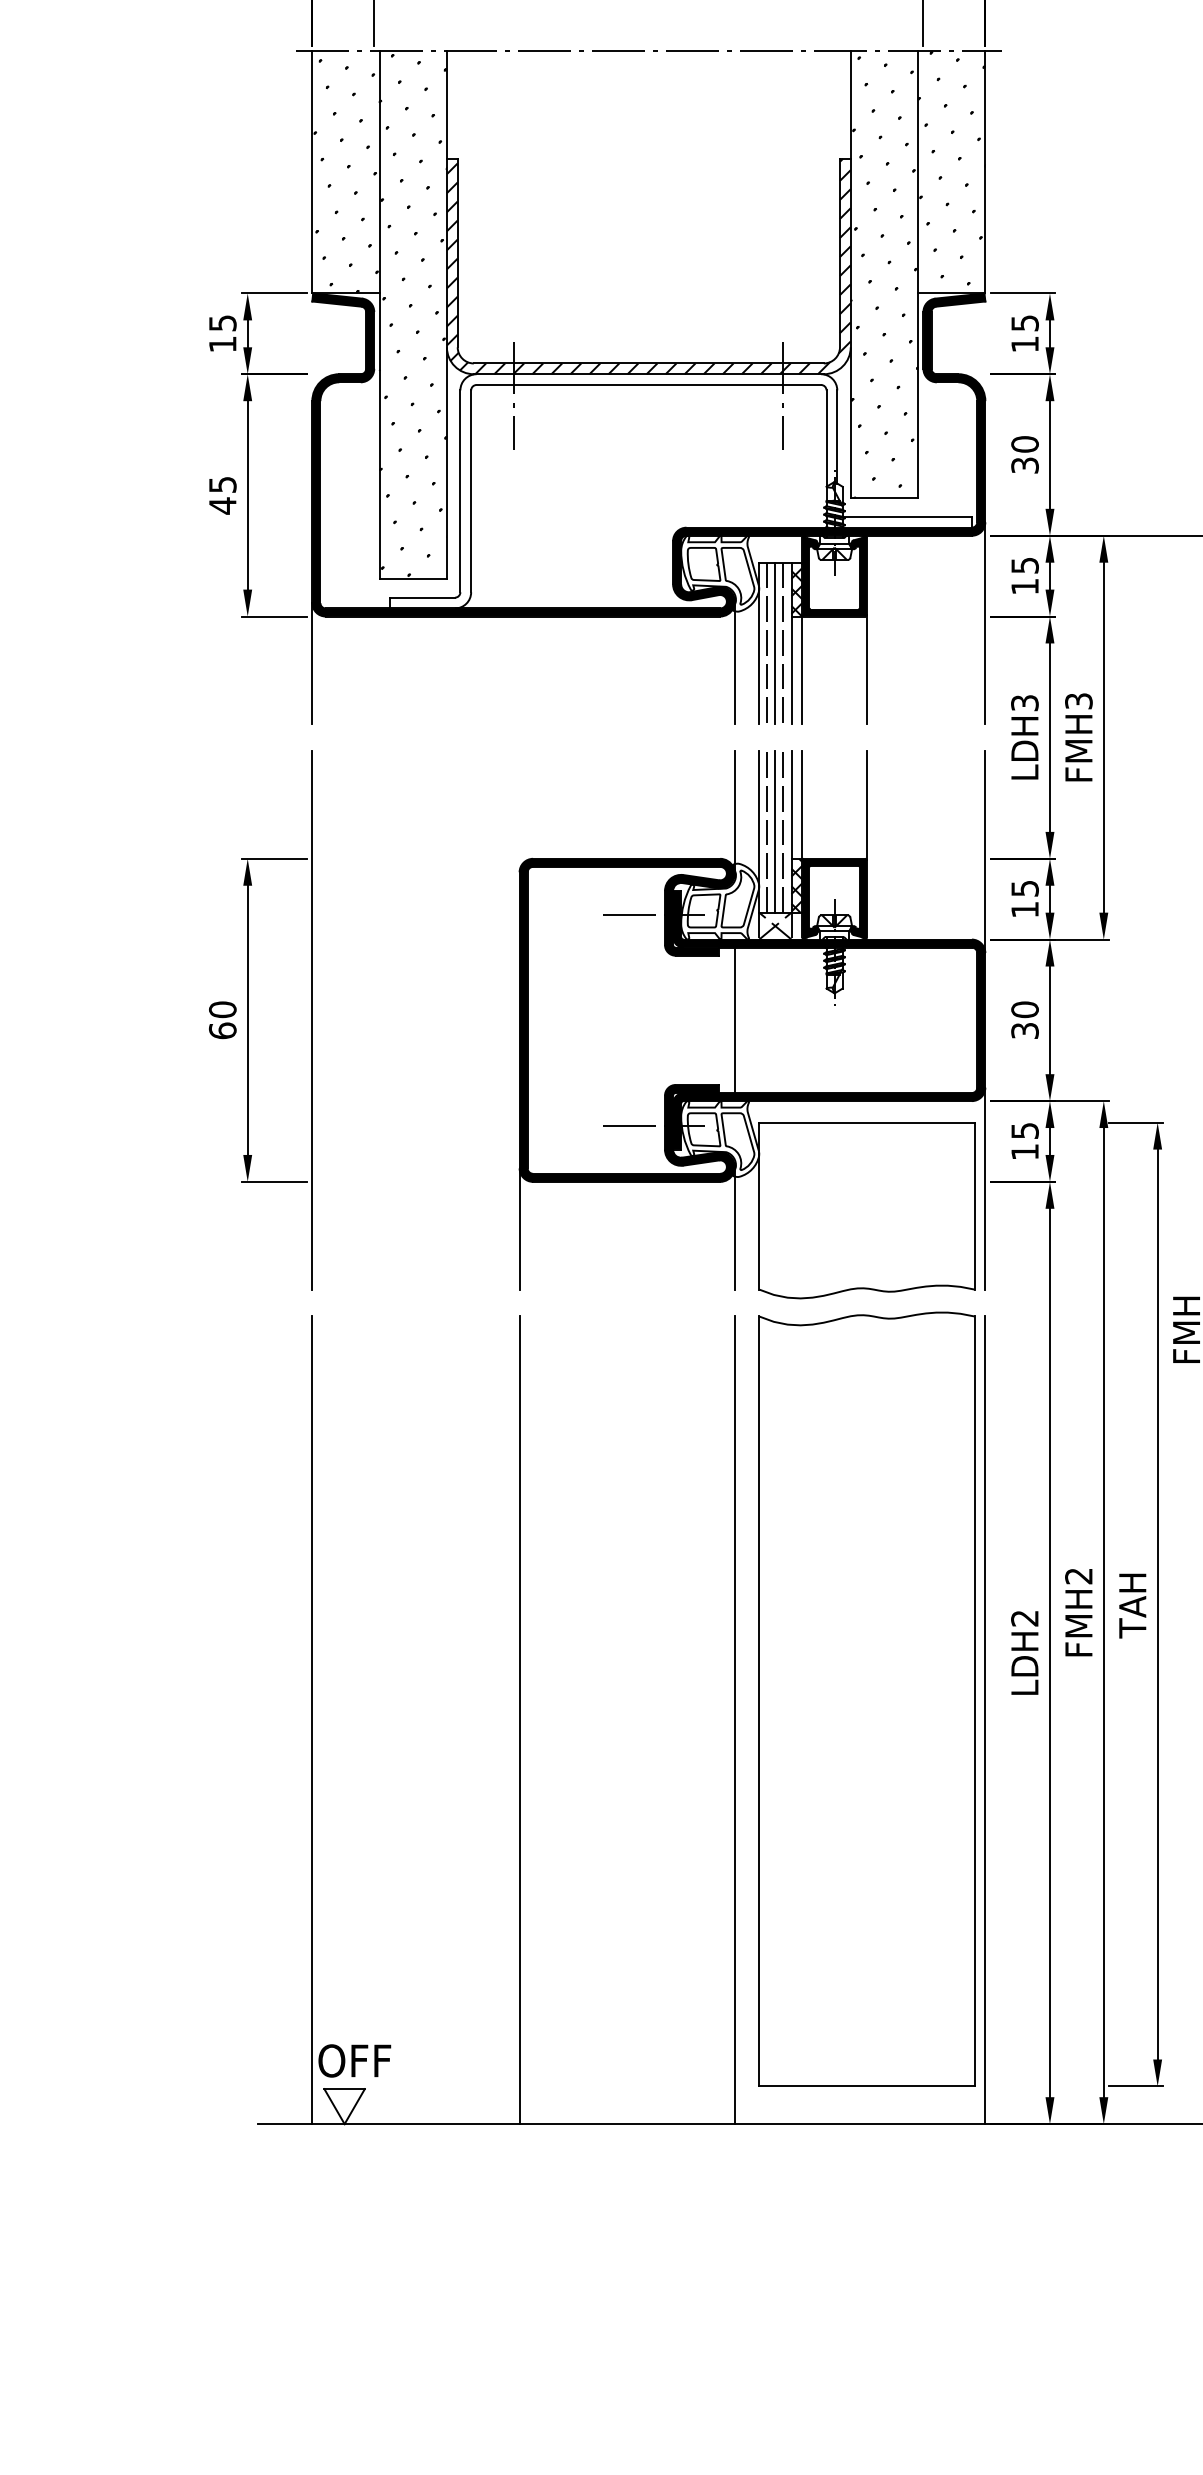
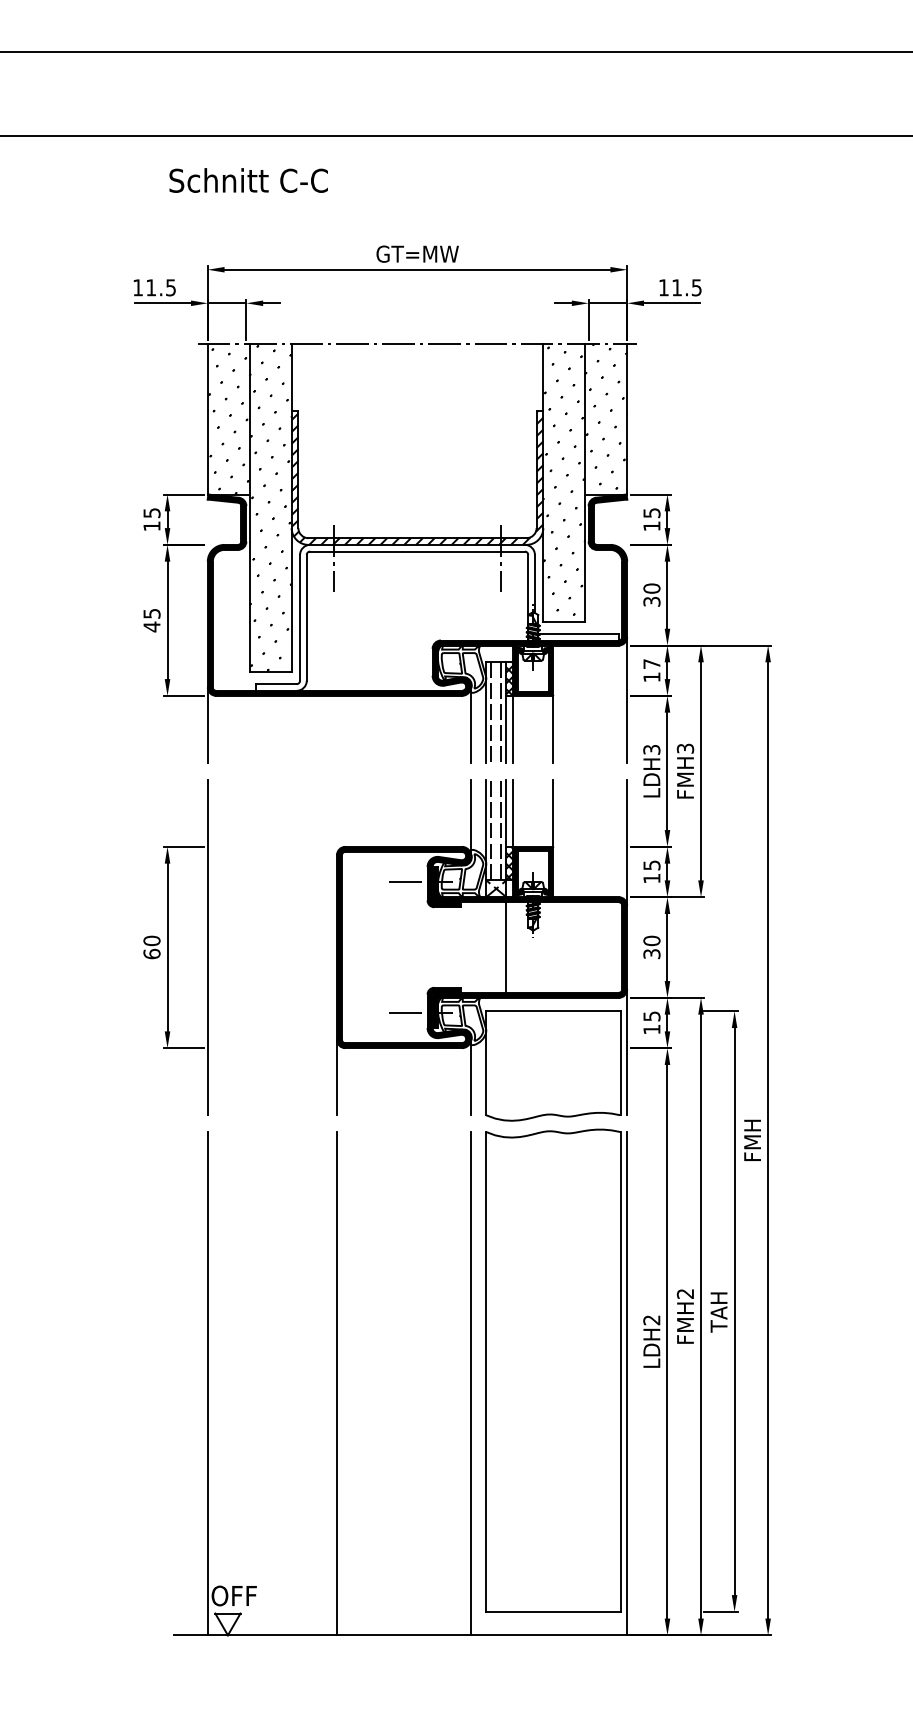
text: (1024, 566) -> (651, 664), 15 -> 17
line: (775, 643) -> (496, 712), removed
line: (775, 830) -> (496, 829), removed
line: (735, 1020) -> (506, 947), moved

